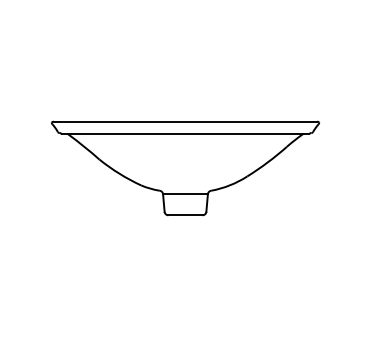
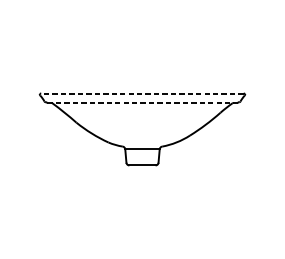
line: (185, 121) -> (142, 93), solid -> dashed
line: (185, 133) -> (142, 102), solid -> dashed

